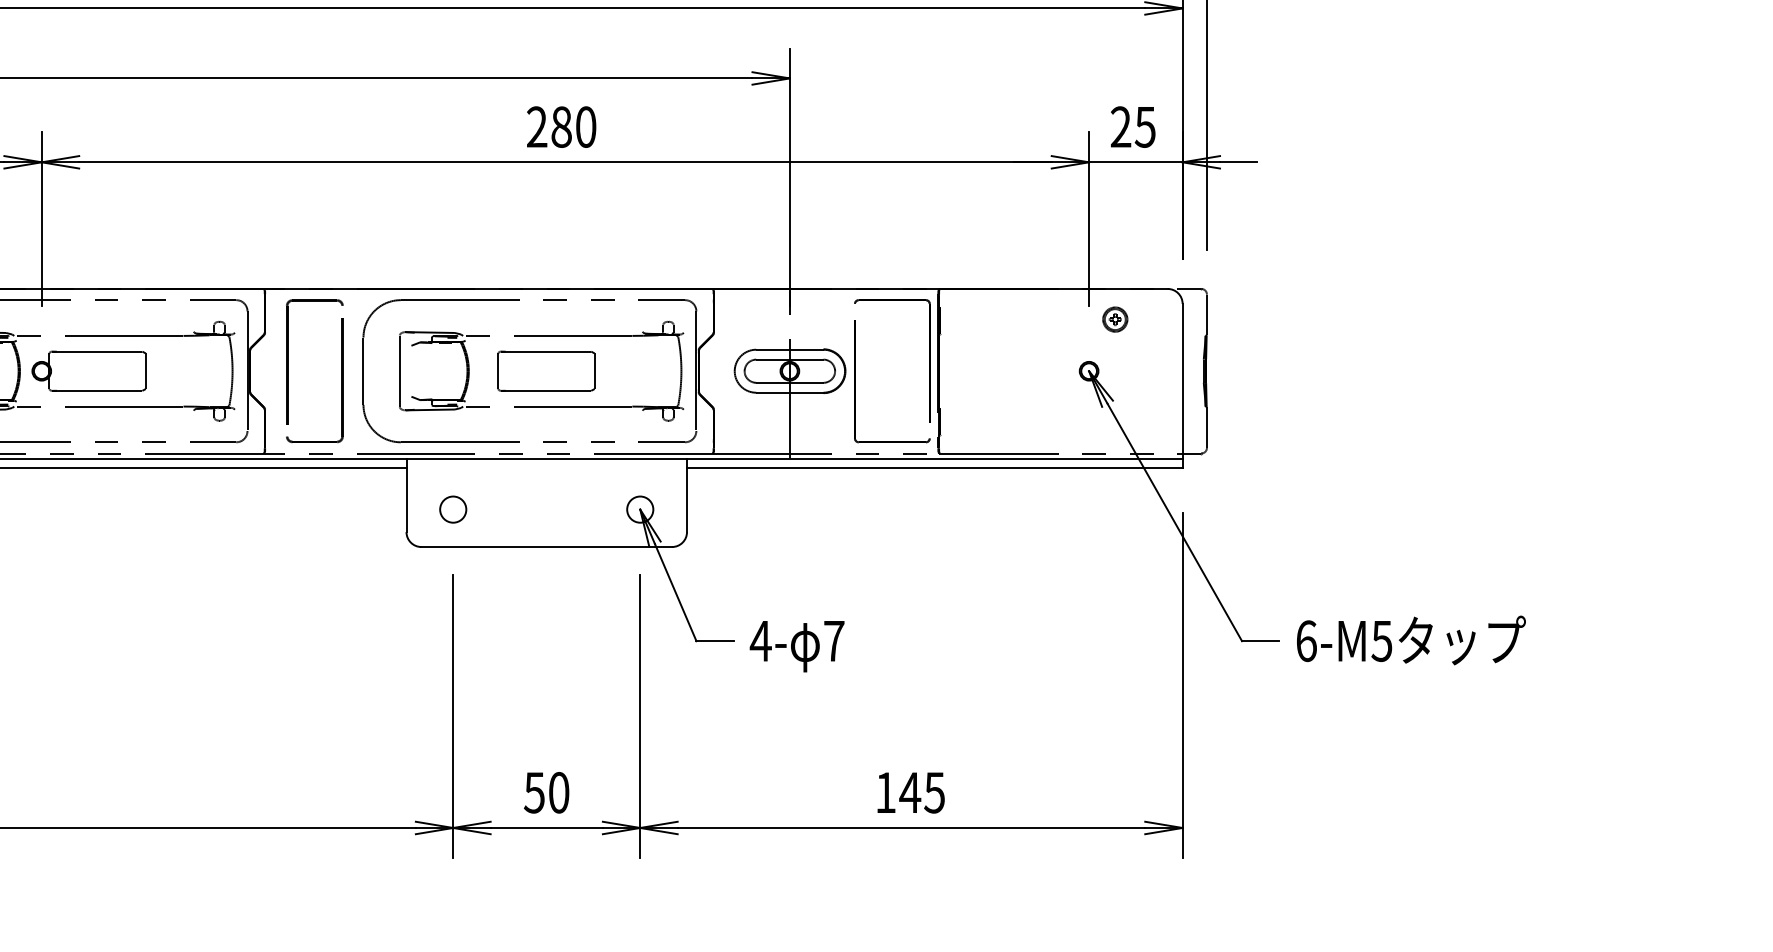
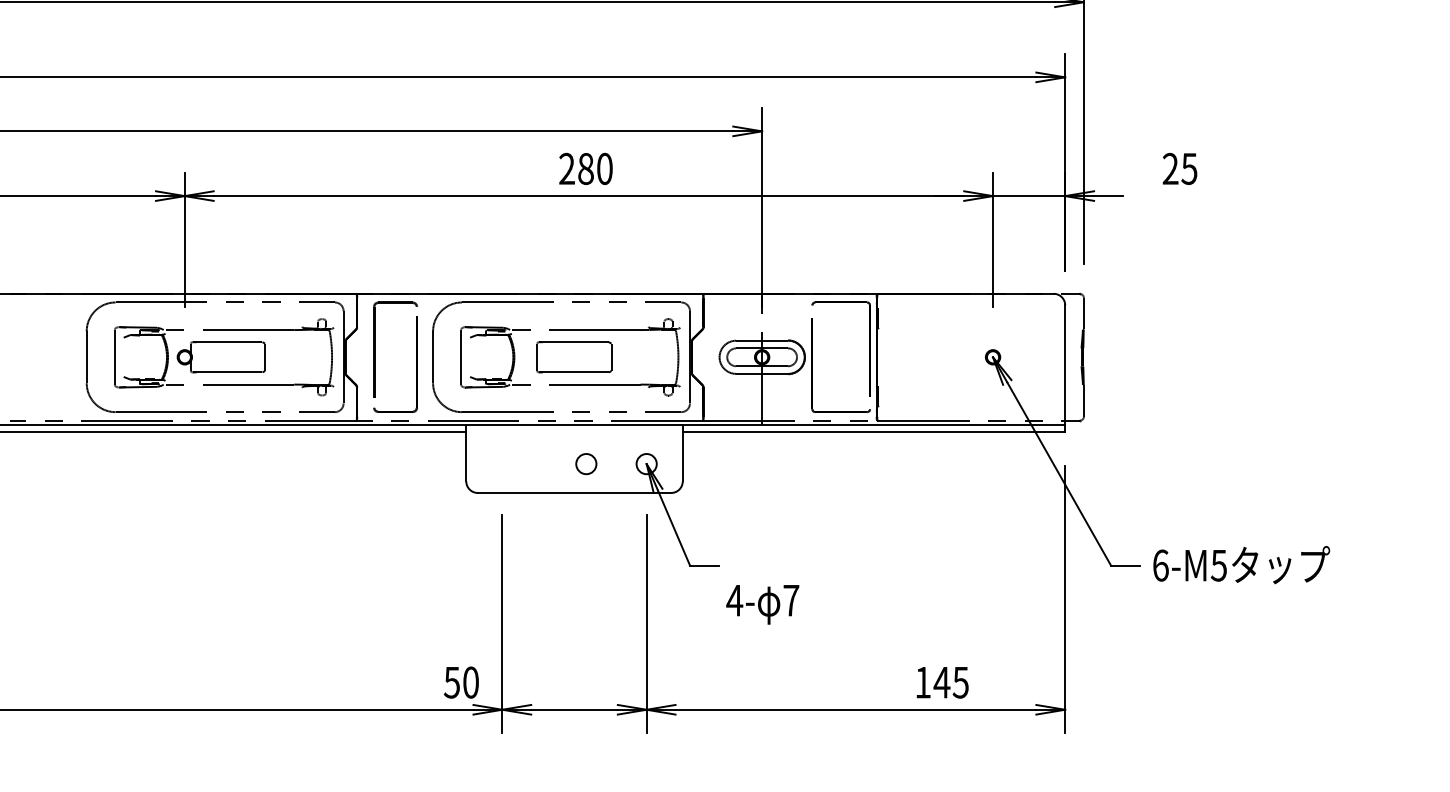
text: (1132, 126) -> (1179, 168), moved
part: (1115, 319) -> (1013, 317), removed
circle: (453, 510) -> (586, 464), moved
text: (796, 646) -> (762, 604), moved
text: (546, 792) -> (461, 682), moved
text: (910, 792) -> (942, 682), moved

